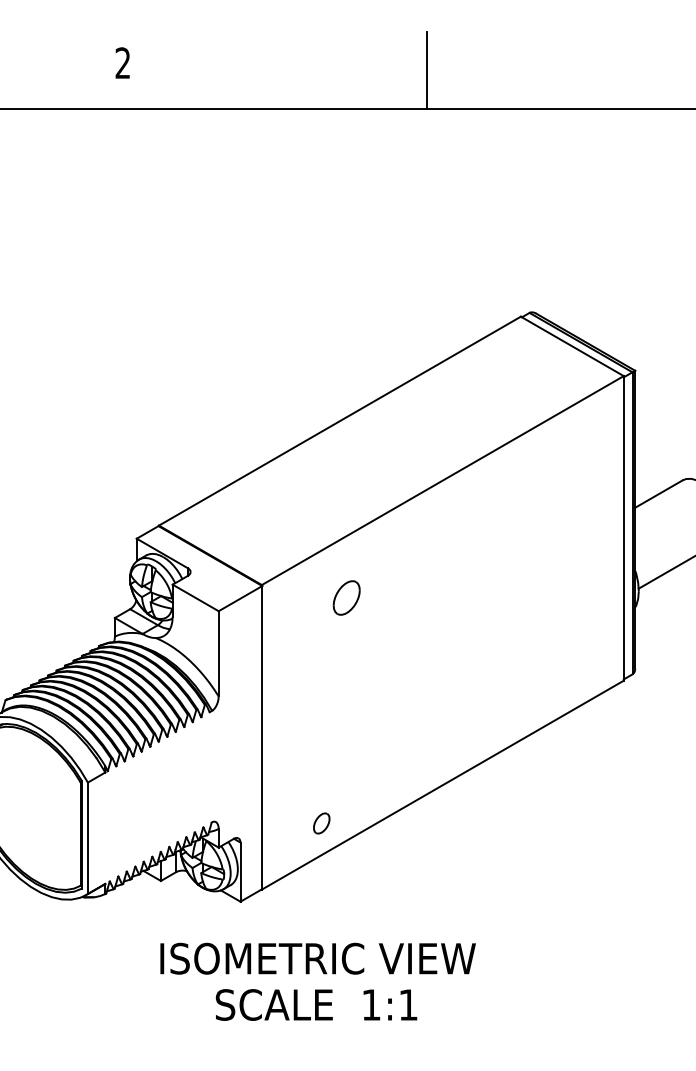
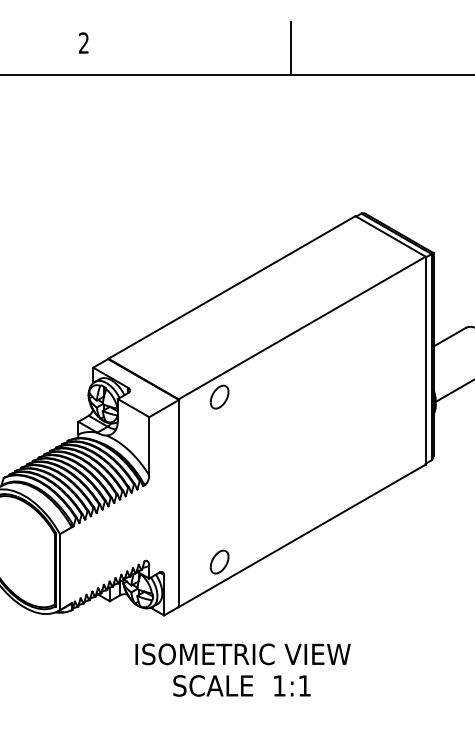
part: (346, 597) -> (219, 396), moved
part: (321, 822) -> (219, 561), size x1.67
text: (317, 980) -> (242, 669), moved

